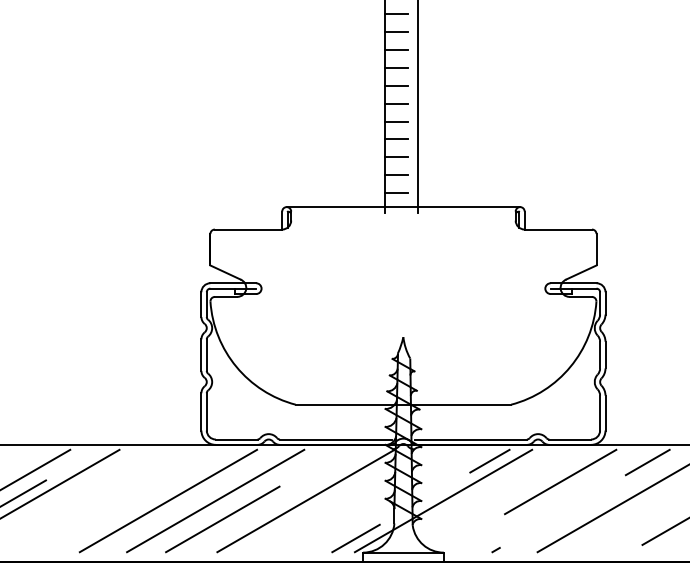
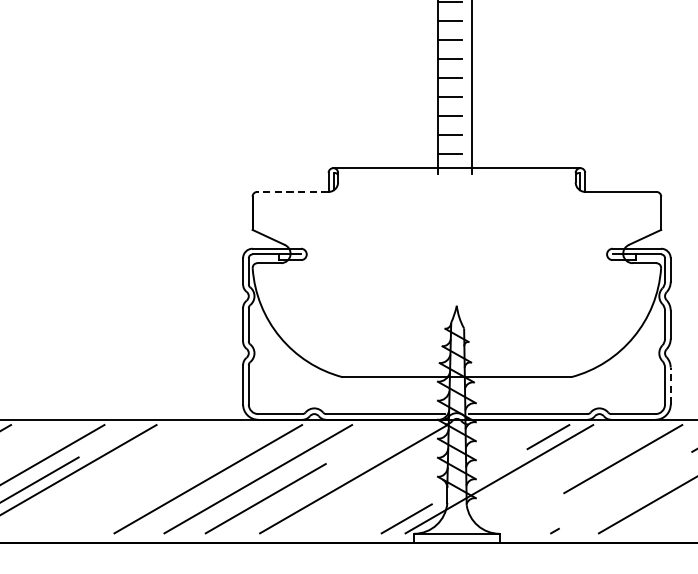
line: (248, 229) -> (292, 191), solid -> dashed
line: (605, 412) -> (670, 385), solid -> dashed

